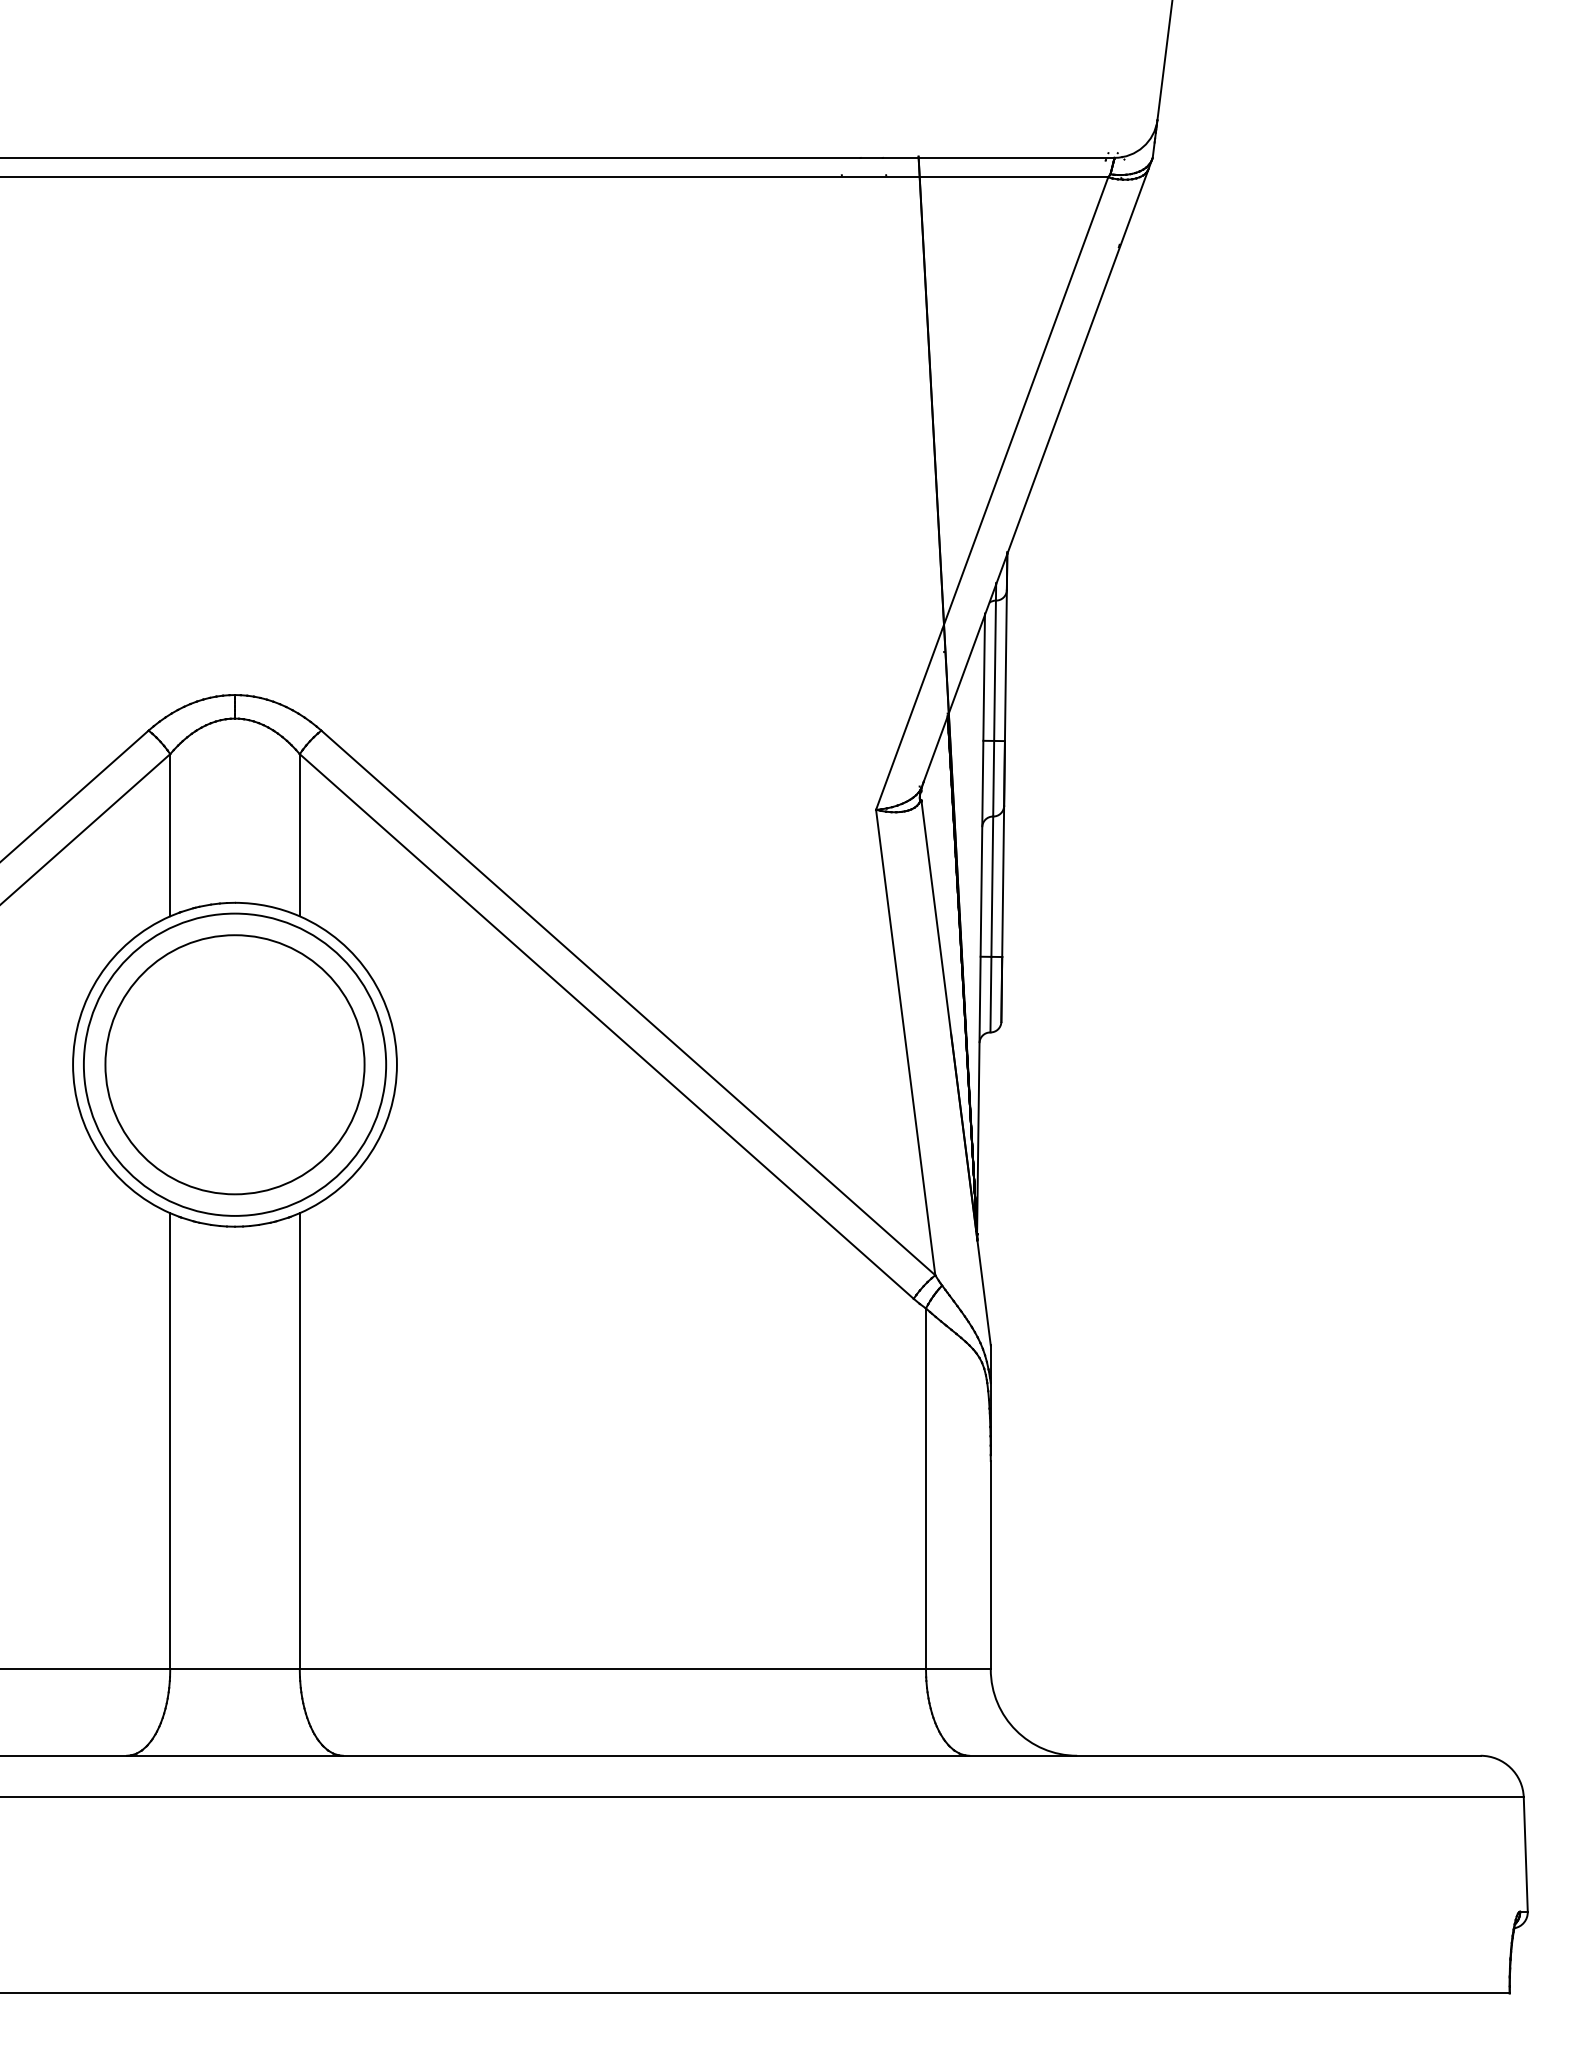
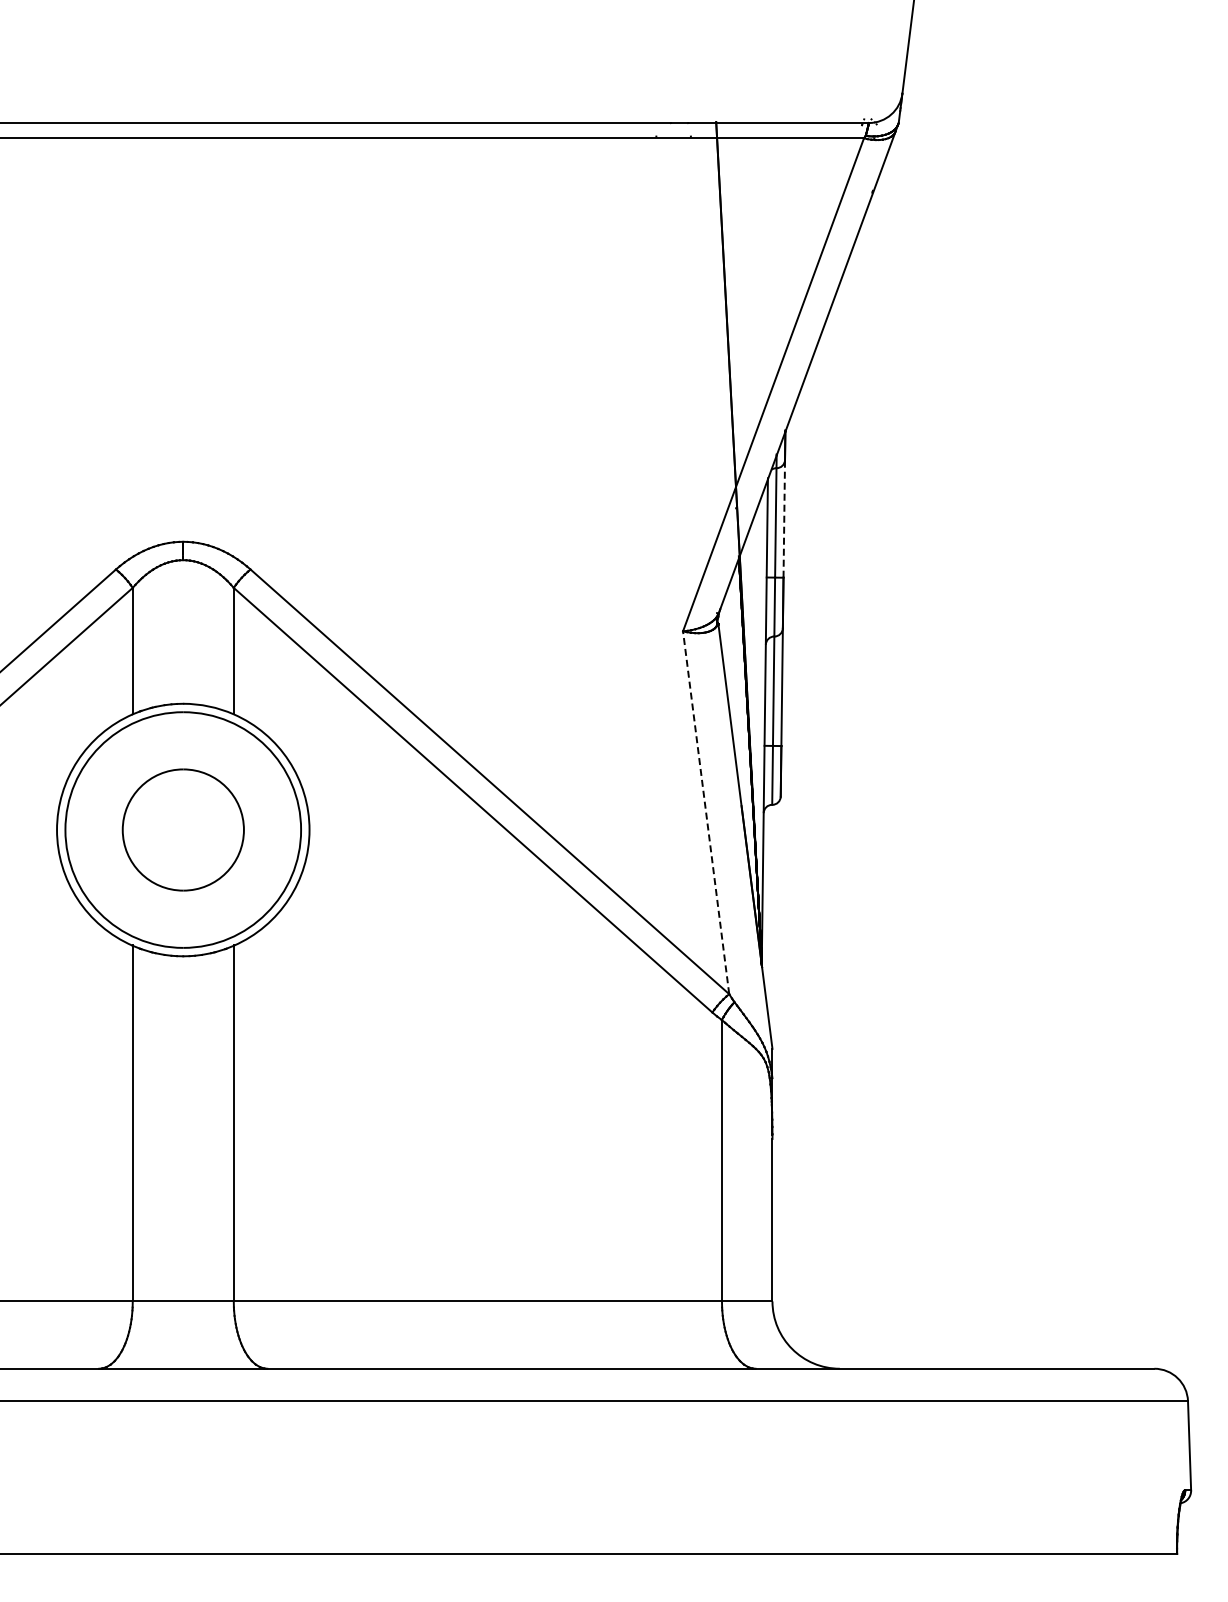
line: (1006, 665) -> (784, 518), solid -> dashed
line: (906, 1042) -> (706, 812), solid -> dashed
part: (235, 1064) -> (183, 829), size x0.6

